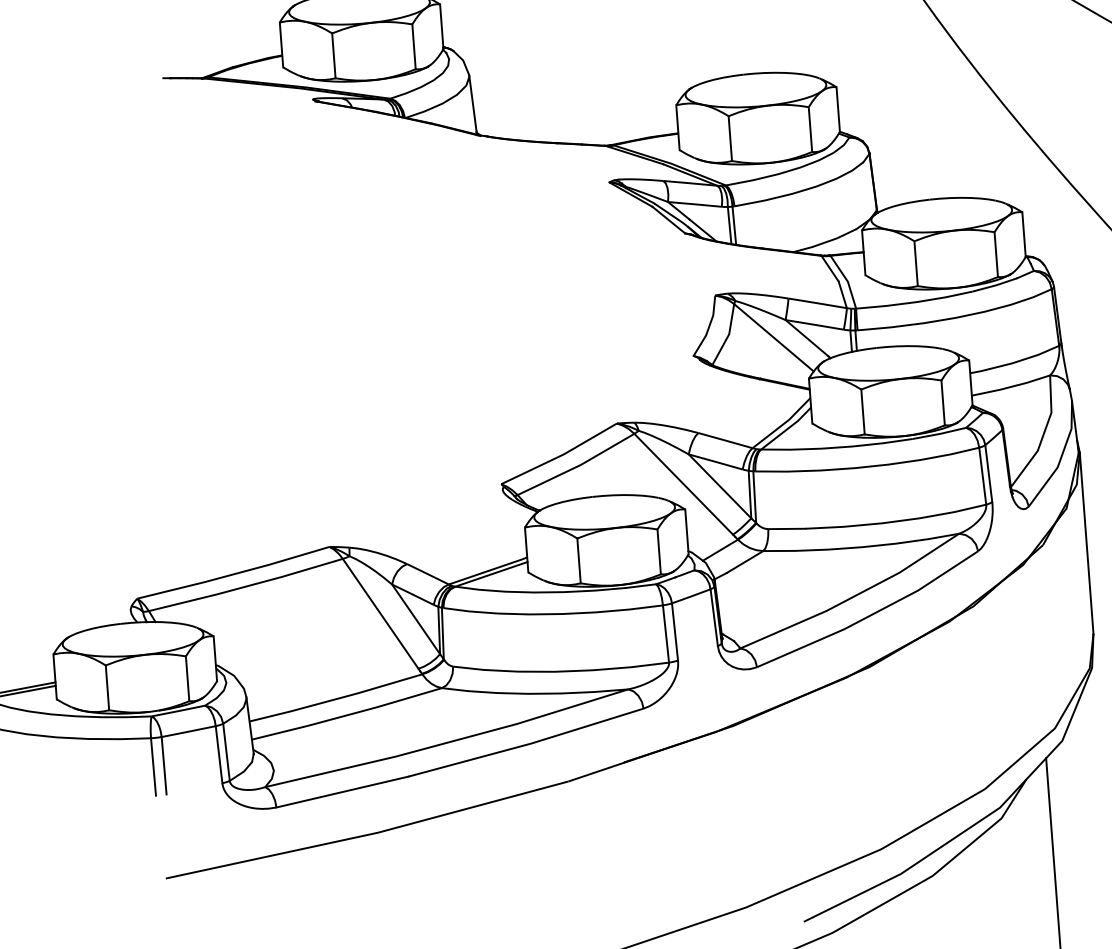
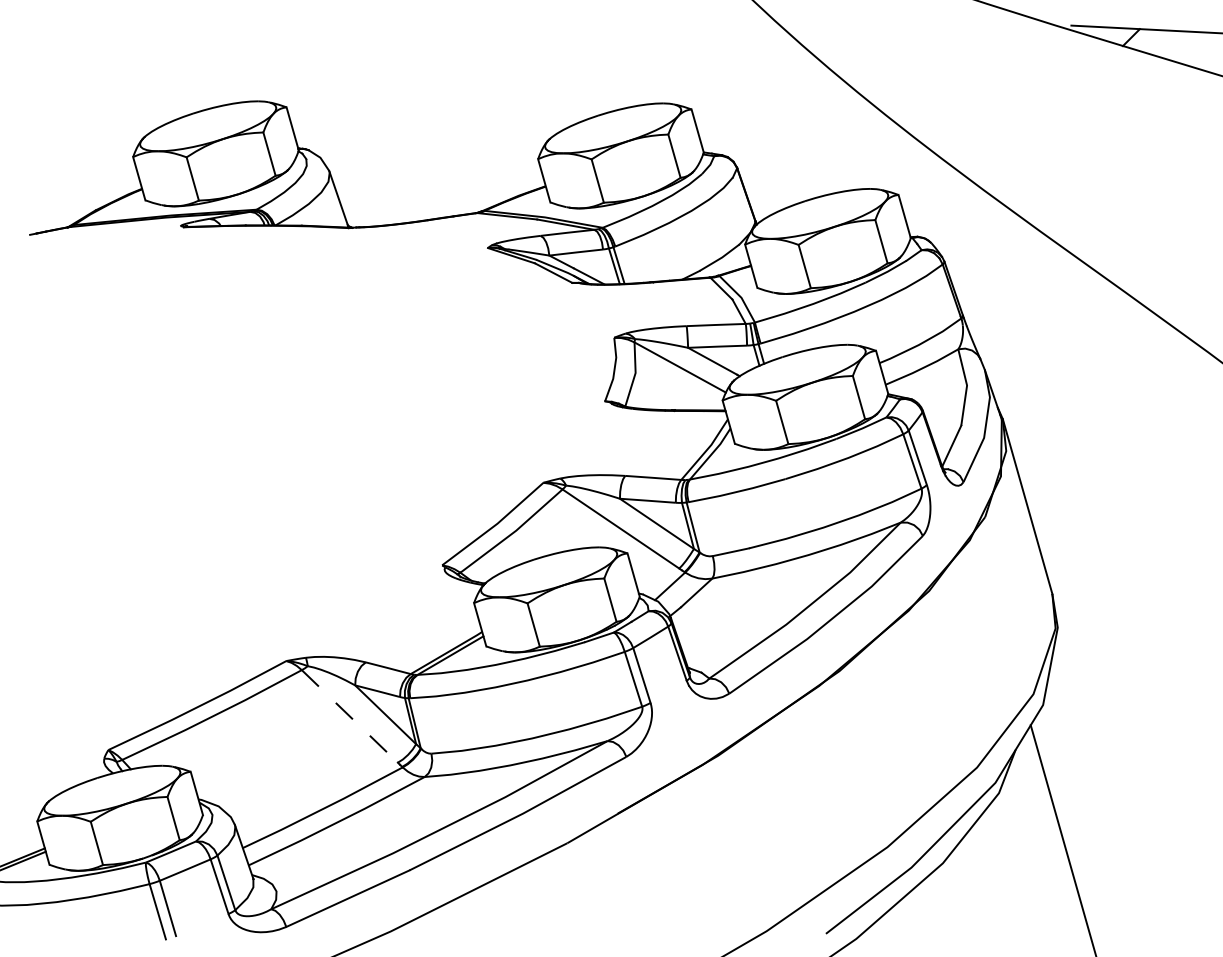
line: (380, 613) -> (349, 716), solid -> dashed

